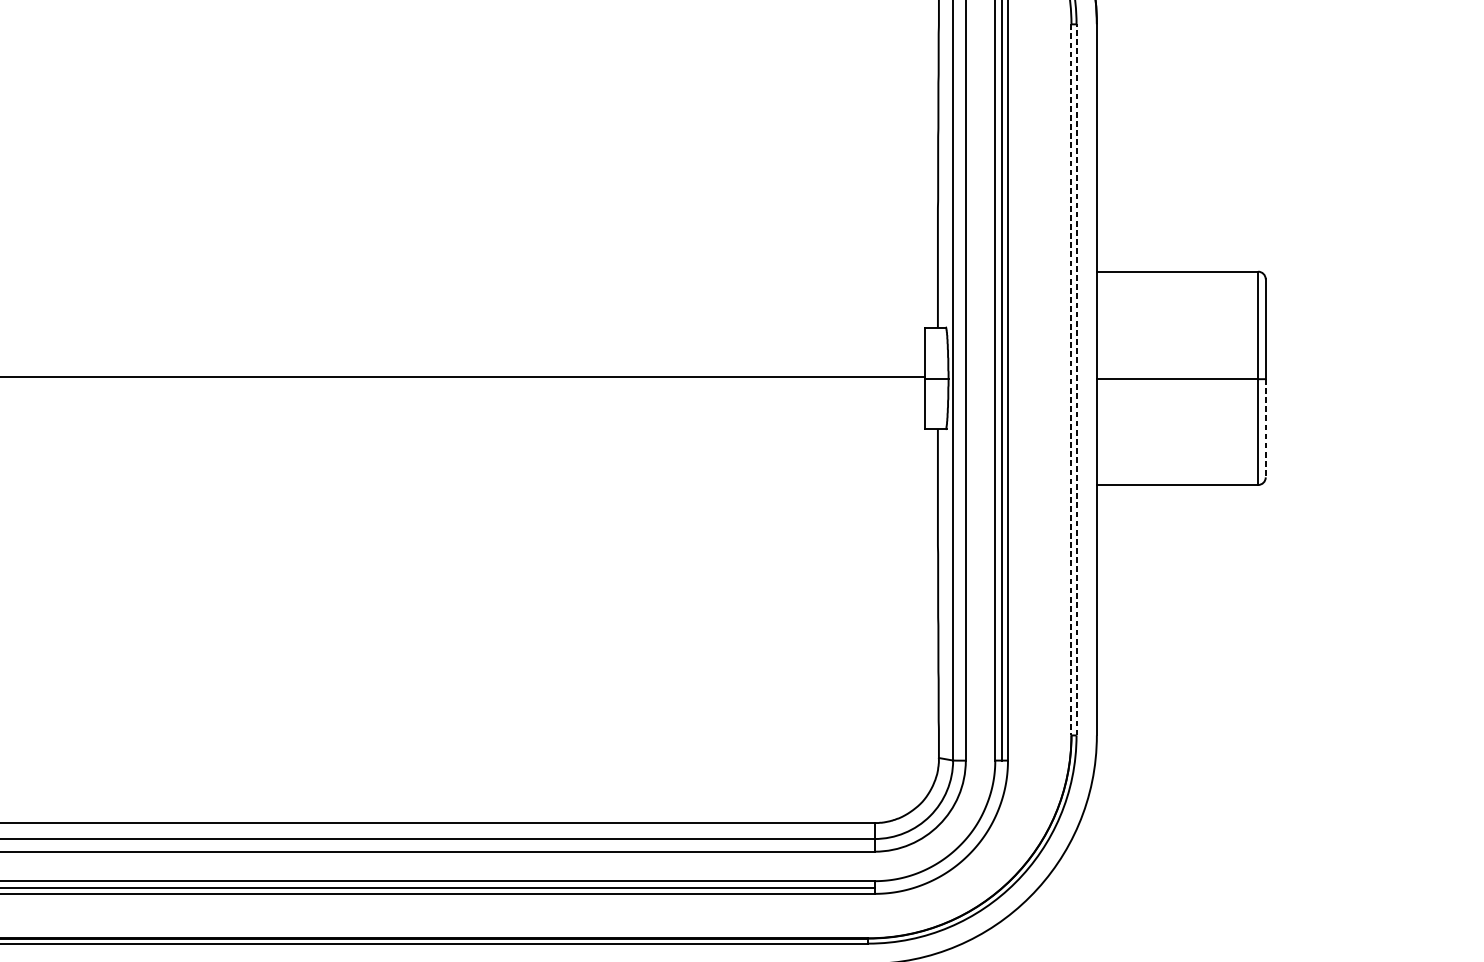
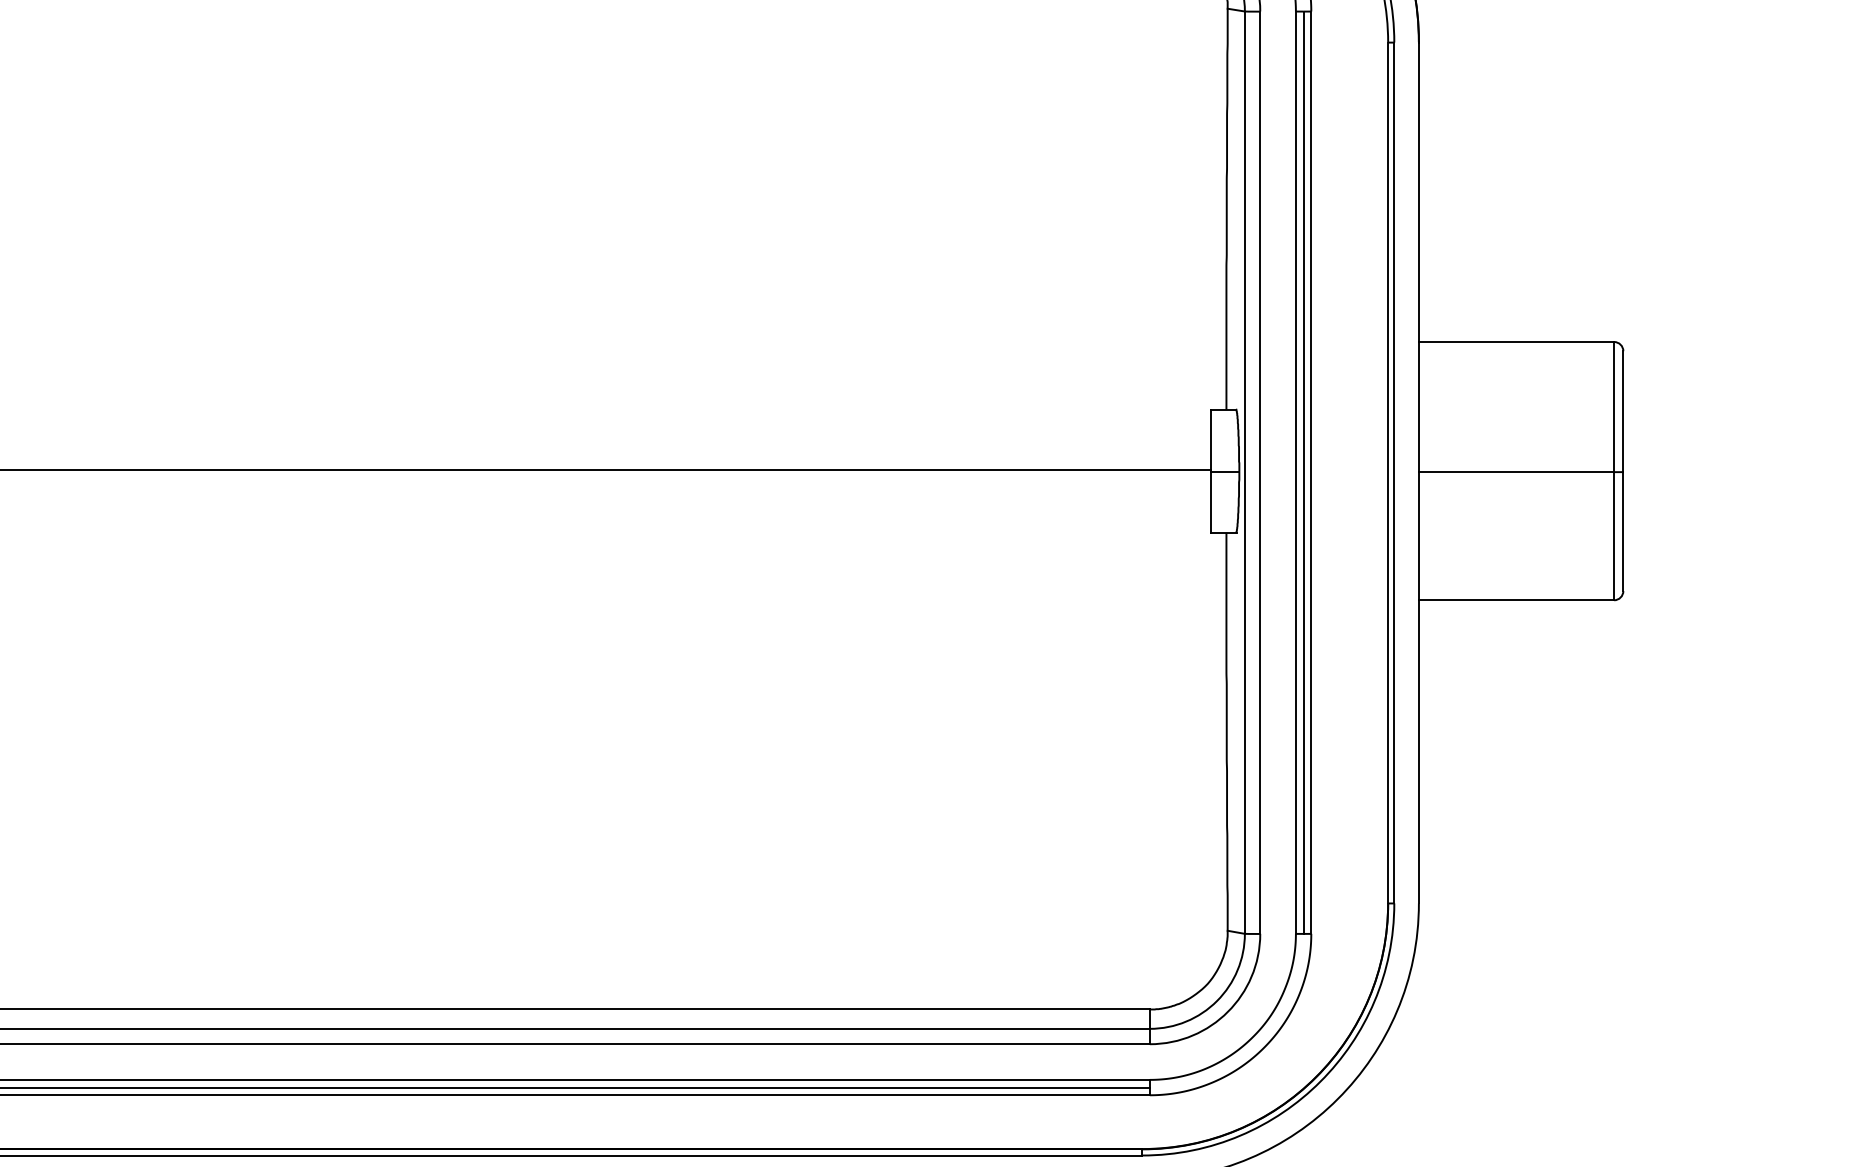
line: (1076, 379) -> (1394, 472), dashed -> solid
line: (1071, 380) -> (1388, 473), dashed -> solid
line: (1265, 429) -> (1623, 532), dashed -> solid

